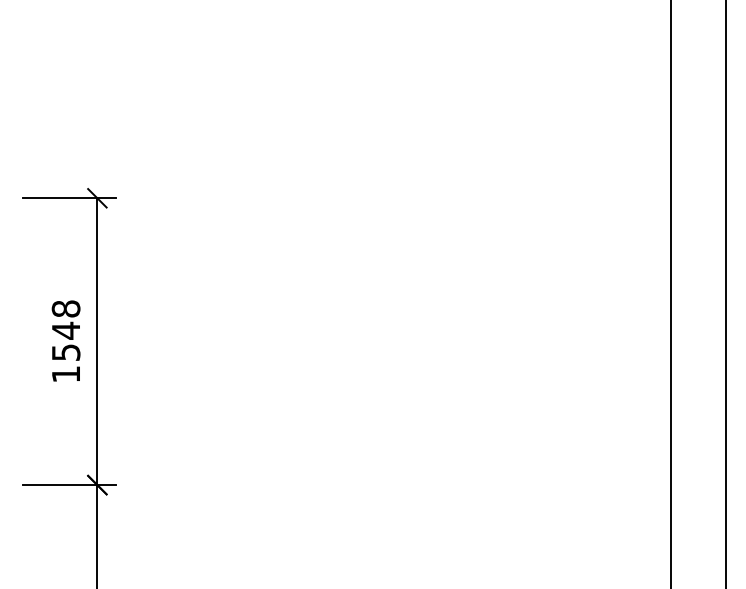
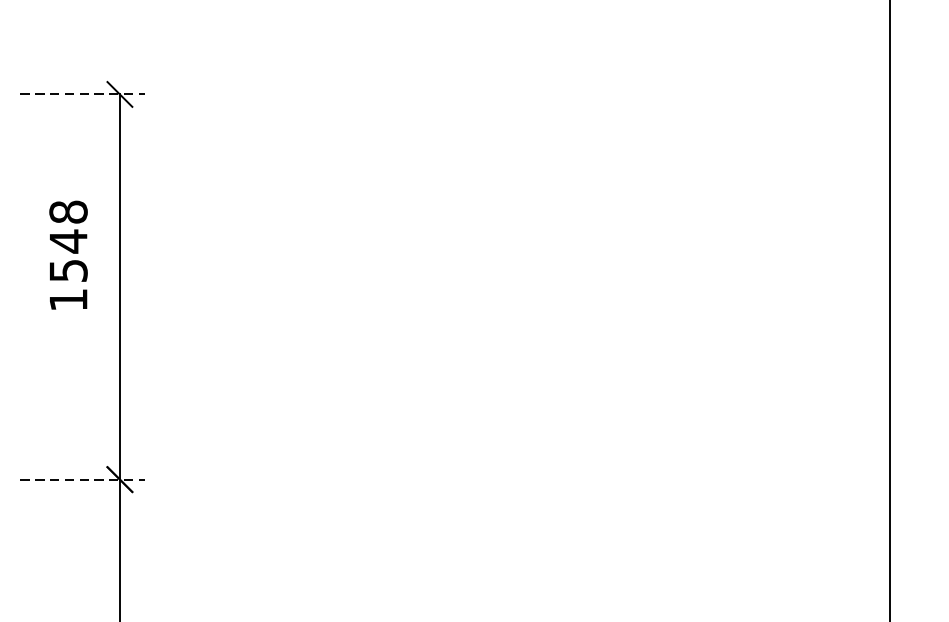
line: (70, 198) -> (83, 94), solid -> dashed
text: (65, 340) -> (67, 254), moved
line: (70, 485) -> (83, 480), solid -> dashed

